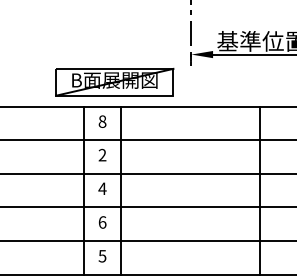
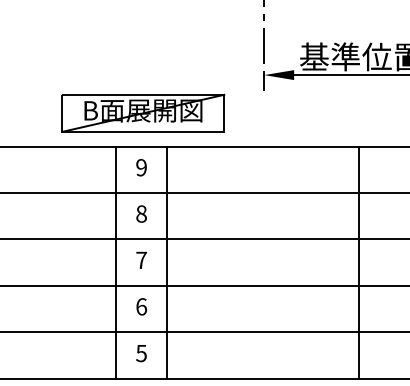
part: (114, 81) -> (142, 112), moved
text: (102, 121) -> (141, 167), 8 -> 9
text: (102, 155) -> (141, 214), 2 -> 8
text: (102, 188) -> (141, 259), 4 -> 7

